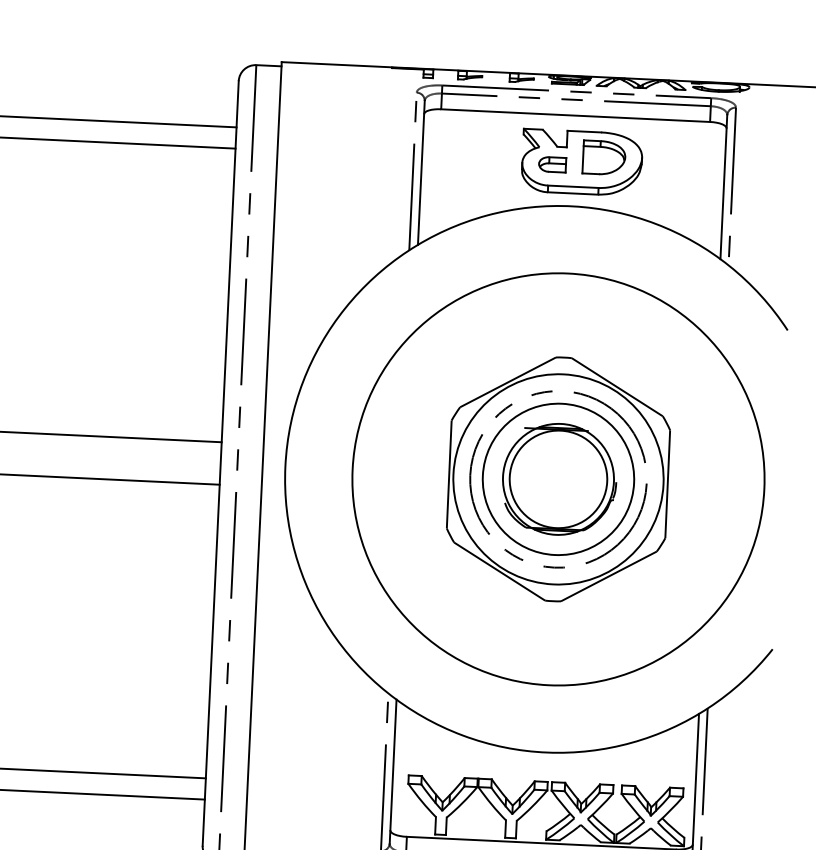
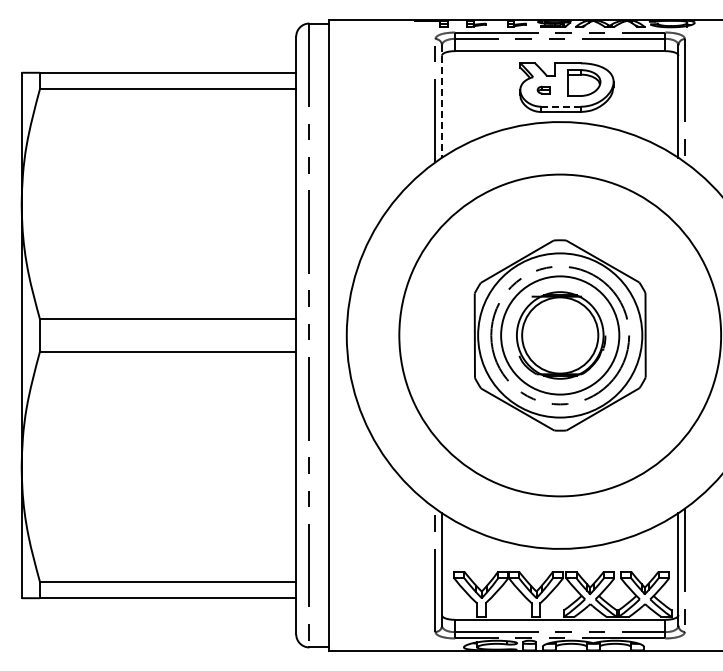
part: (551, 163) -> (543, 89), size x0.6
line: (421, 174) -> (442, 102), solid -> dashed
line: (573, 186) -> (561, 106), solid -> dashed

